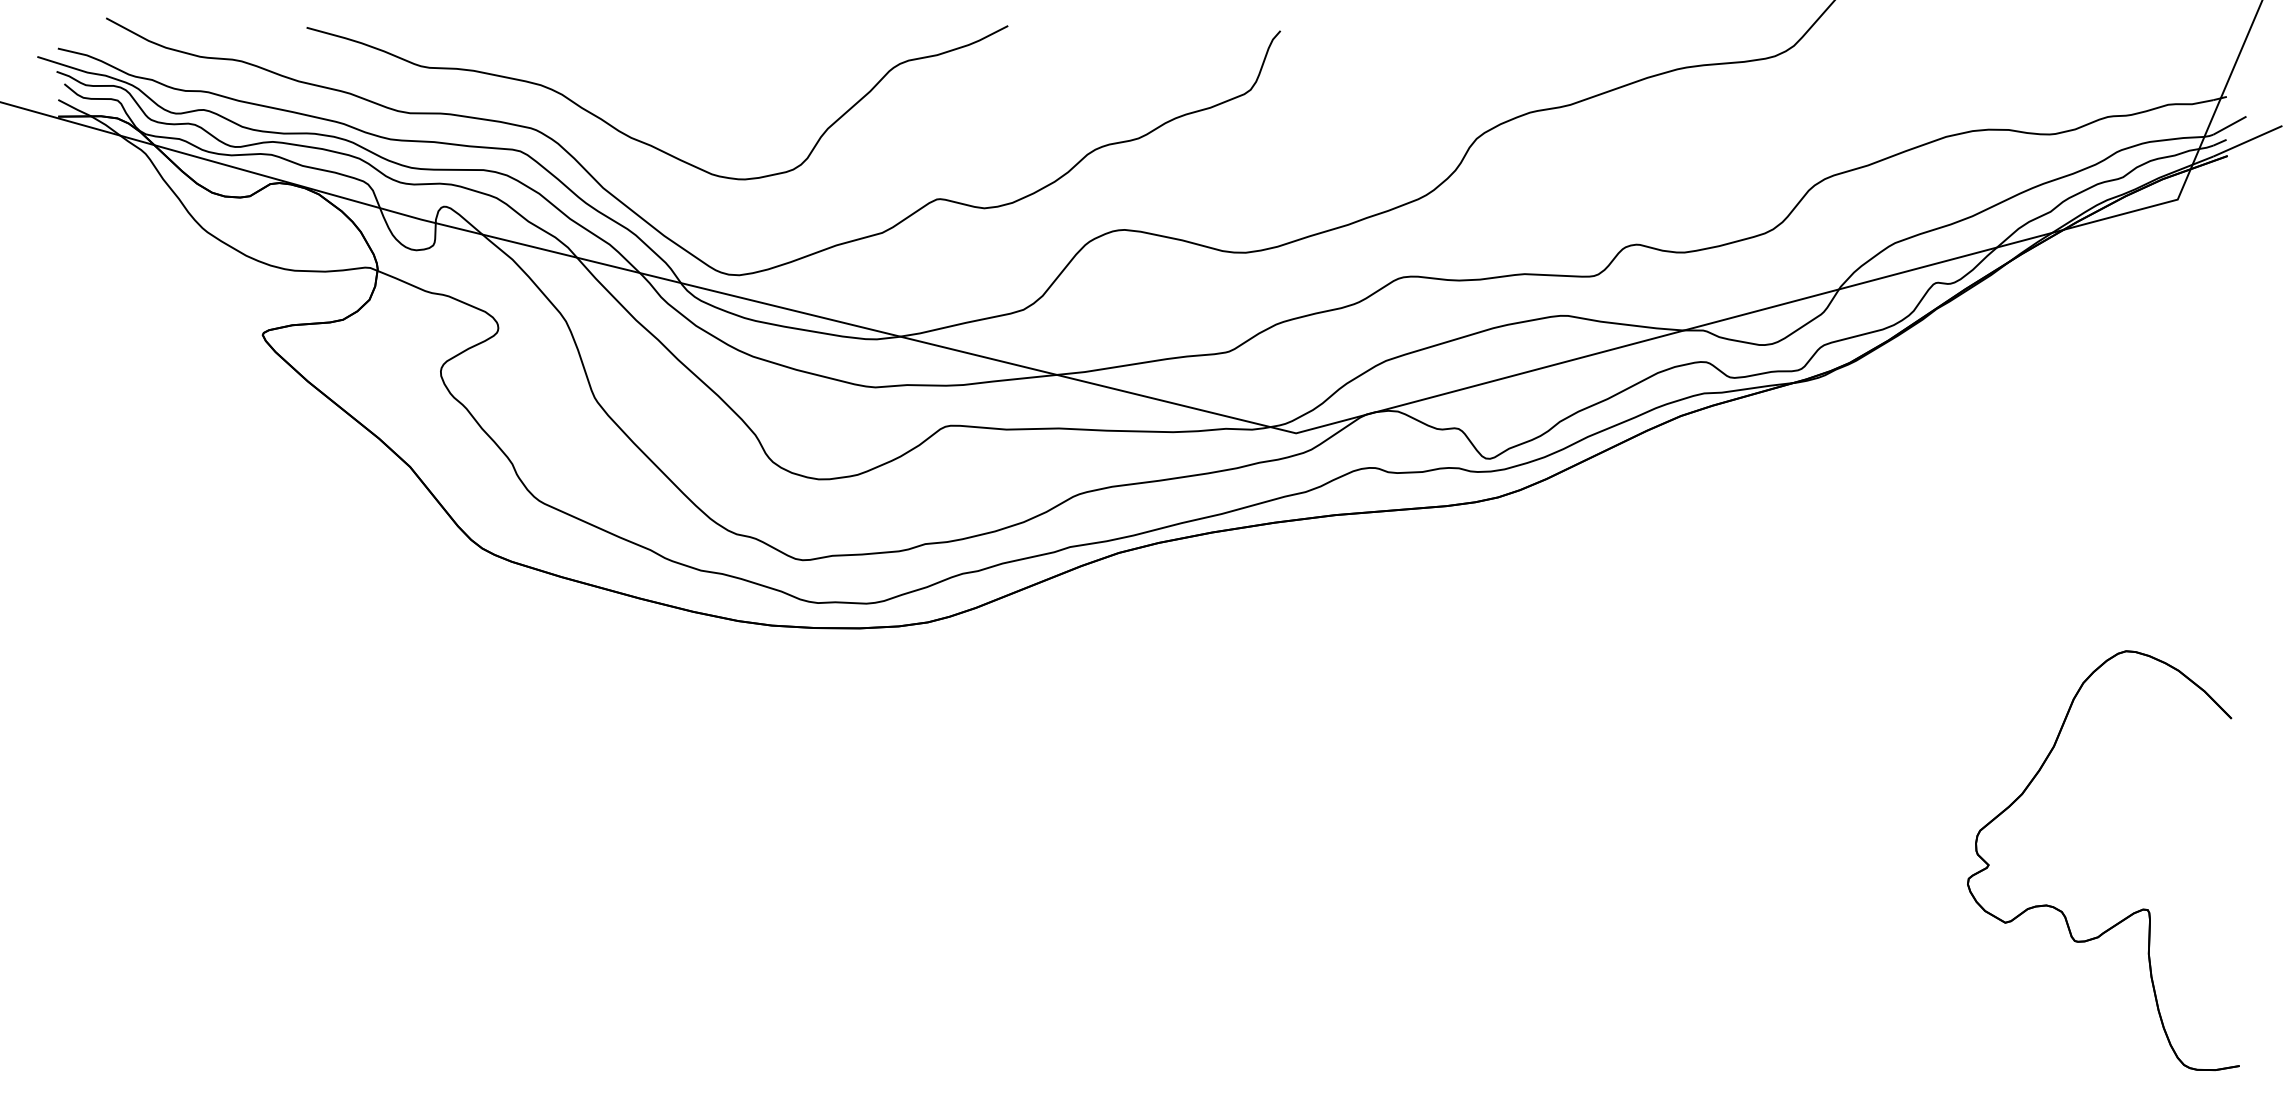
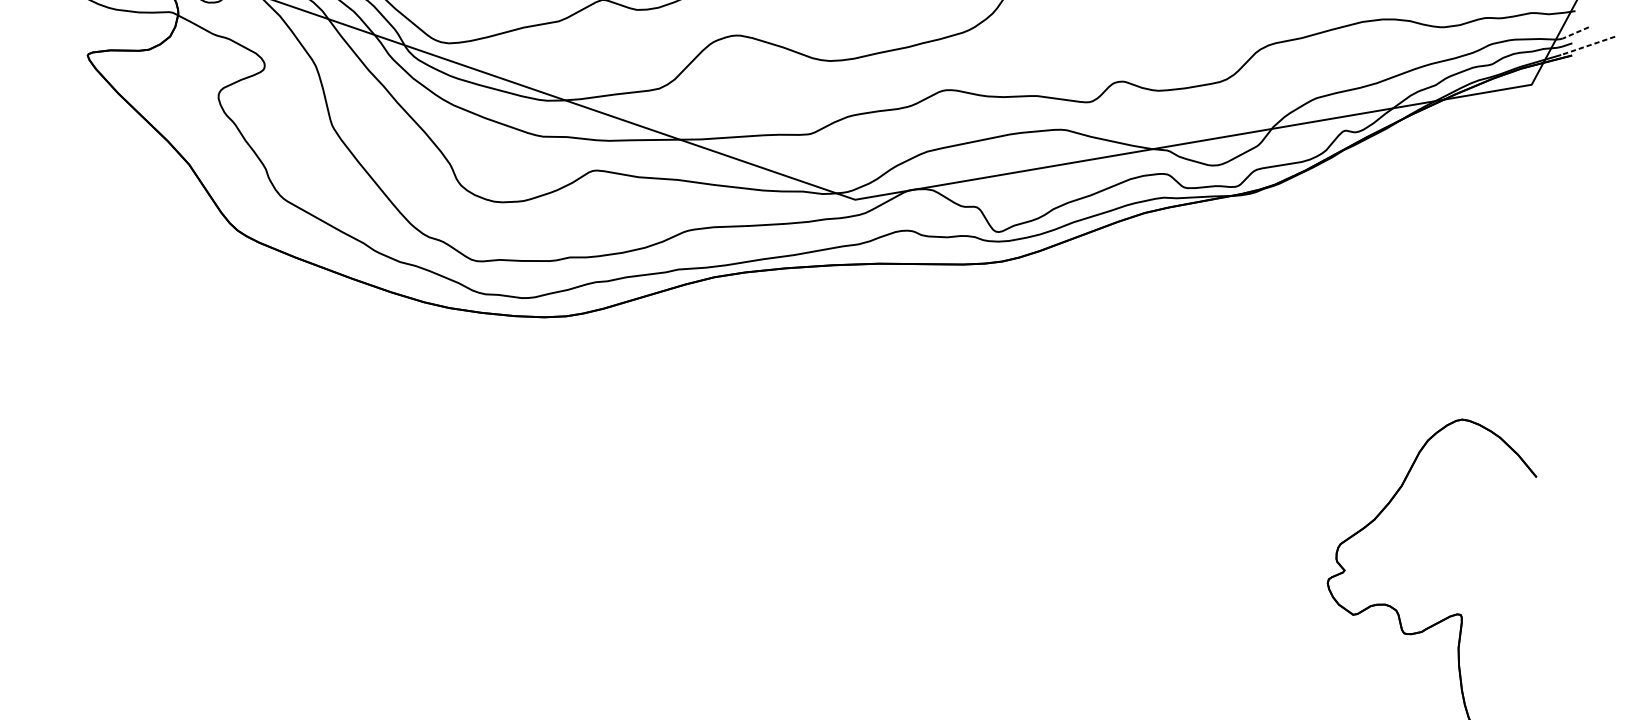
line: (2229, 125) -> (1575, 32), solid -> dashed
line: (2247, 141) -> (1587, 45), solid -> dashed

